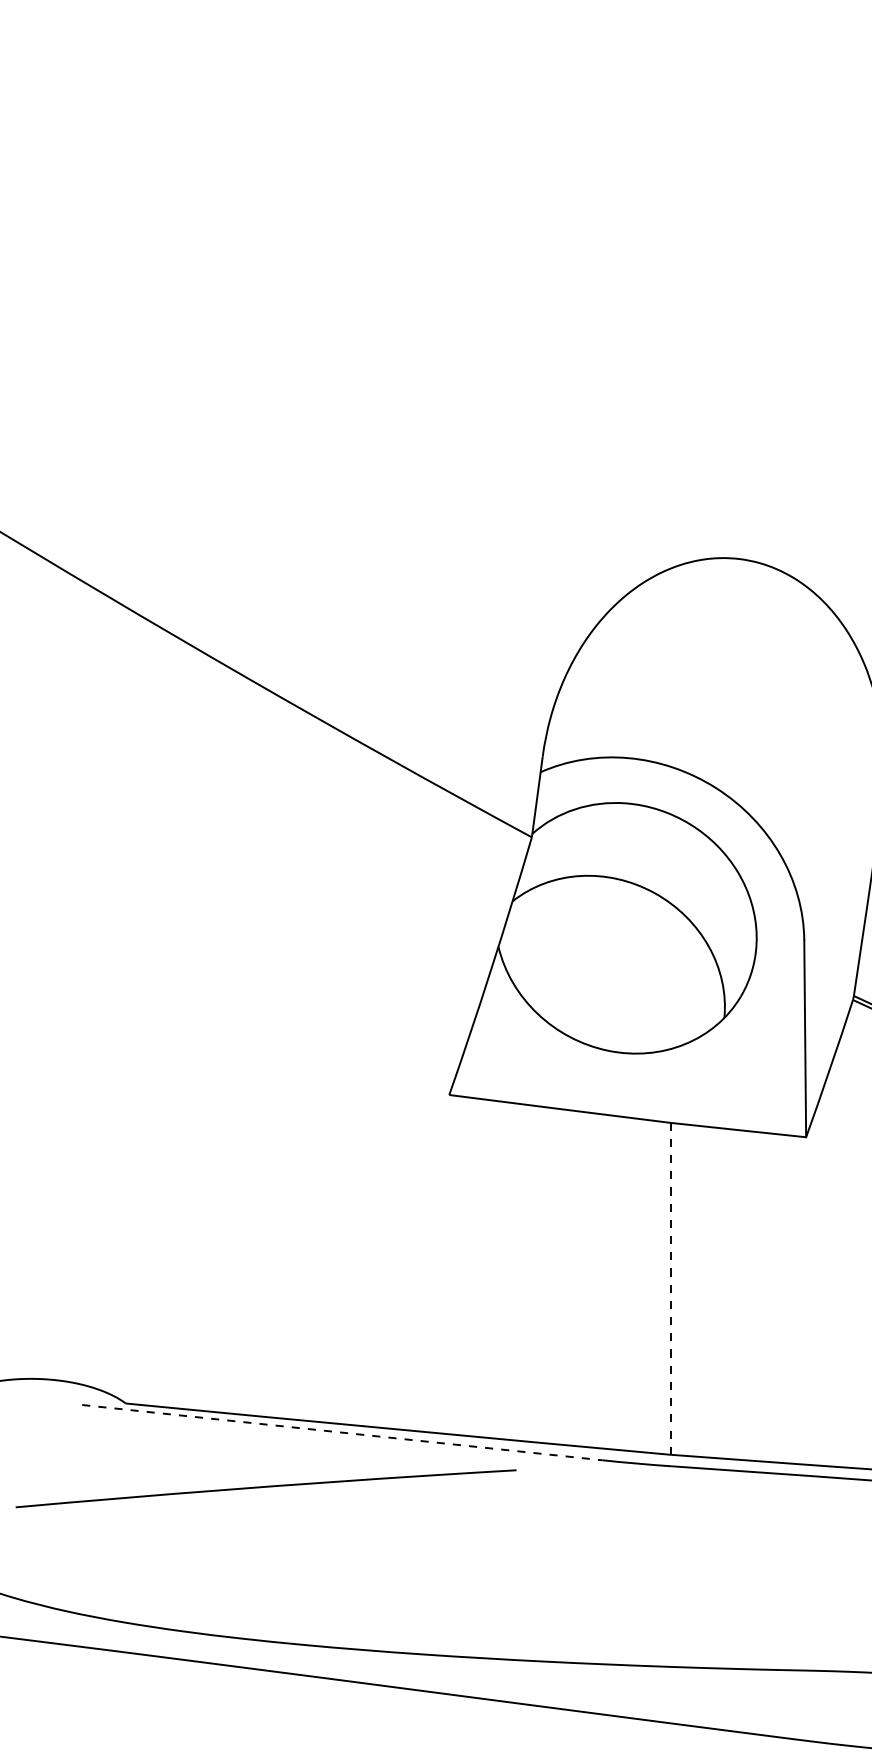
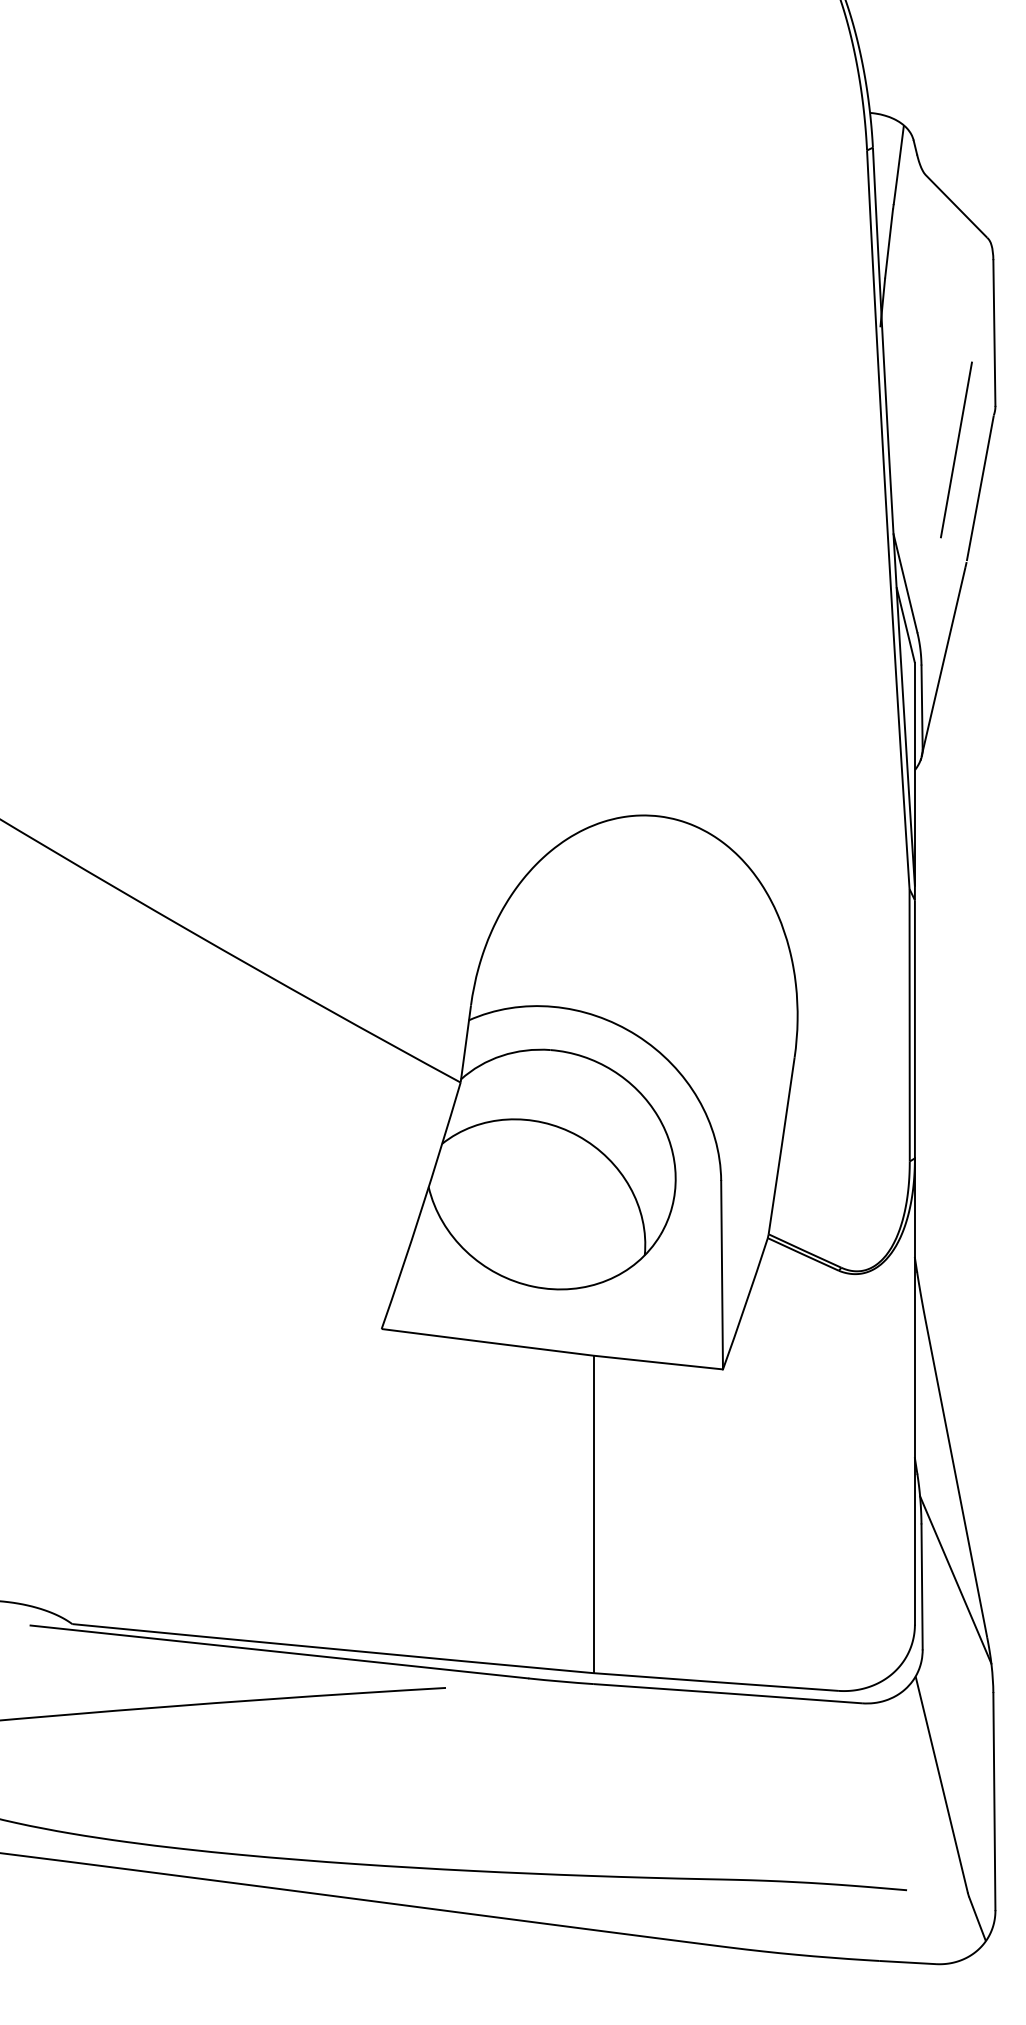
line: (670, 1288) -> (593, 1514), dashed -> solid
line: (342, 1433) -> (279, 1652), dashed -> solid

